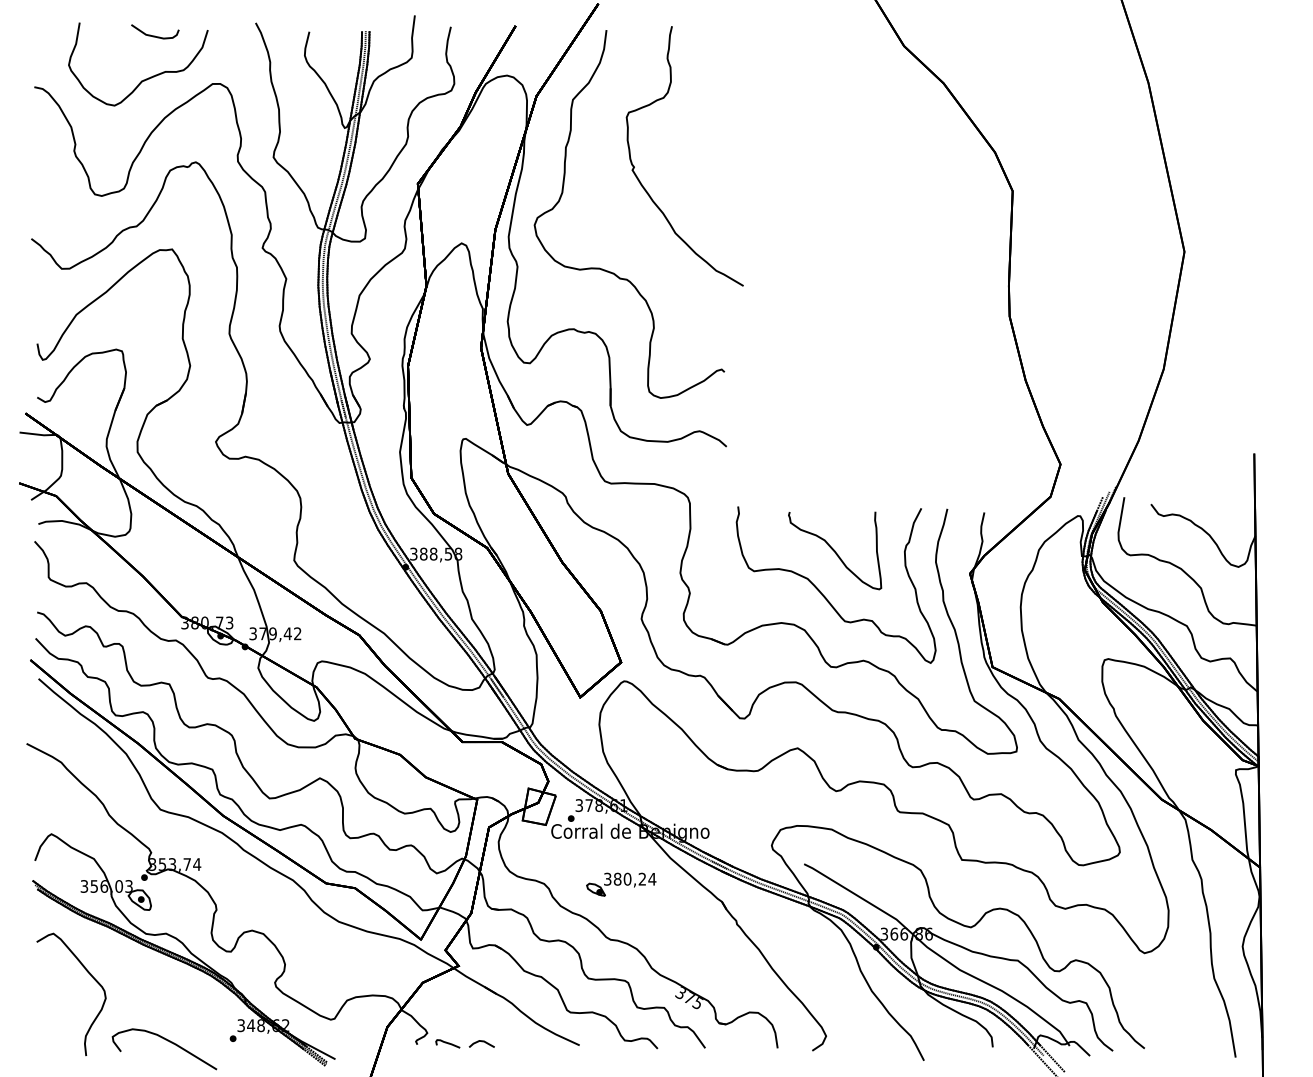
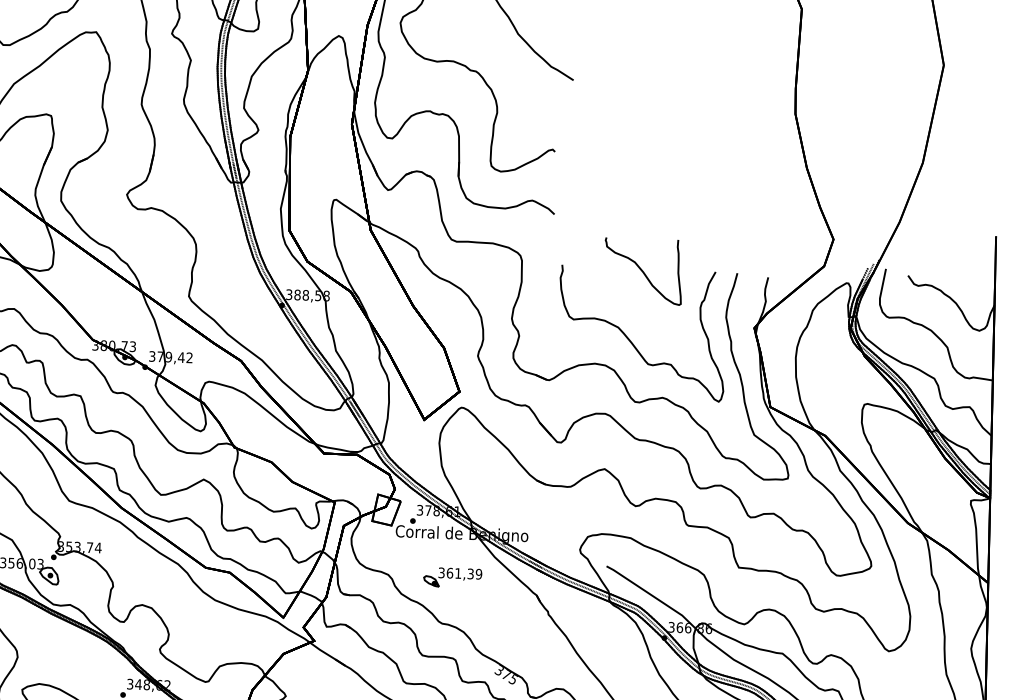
part: (835, 550) -> (643, 271), moved
text: (634, 878) -> (464, 573), 380,24 -> 361,39

